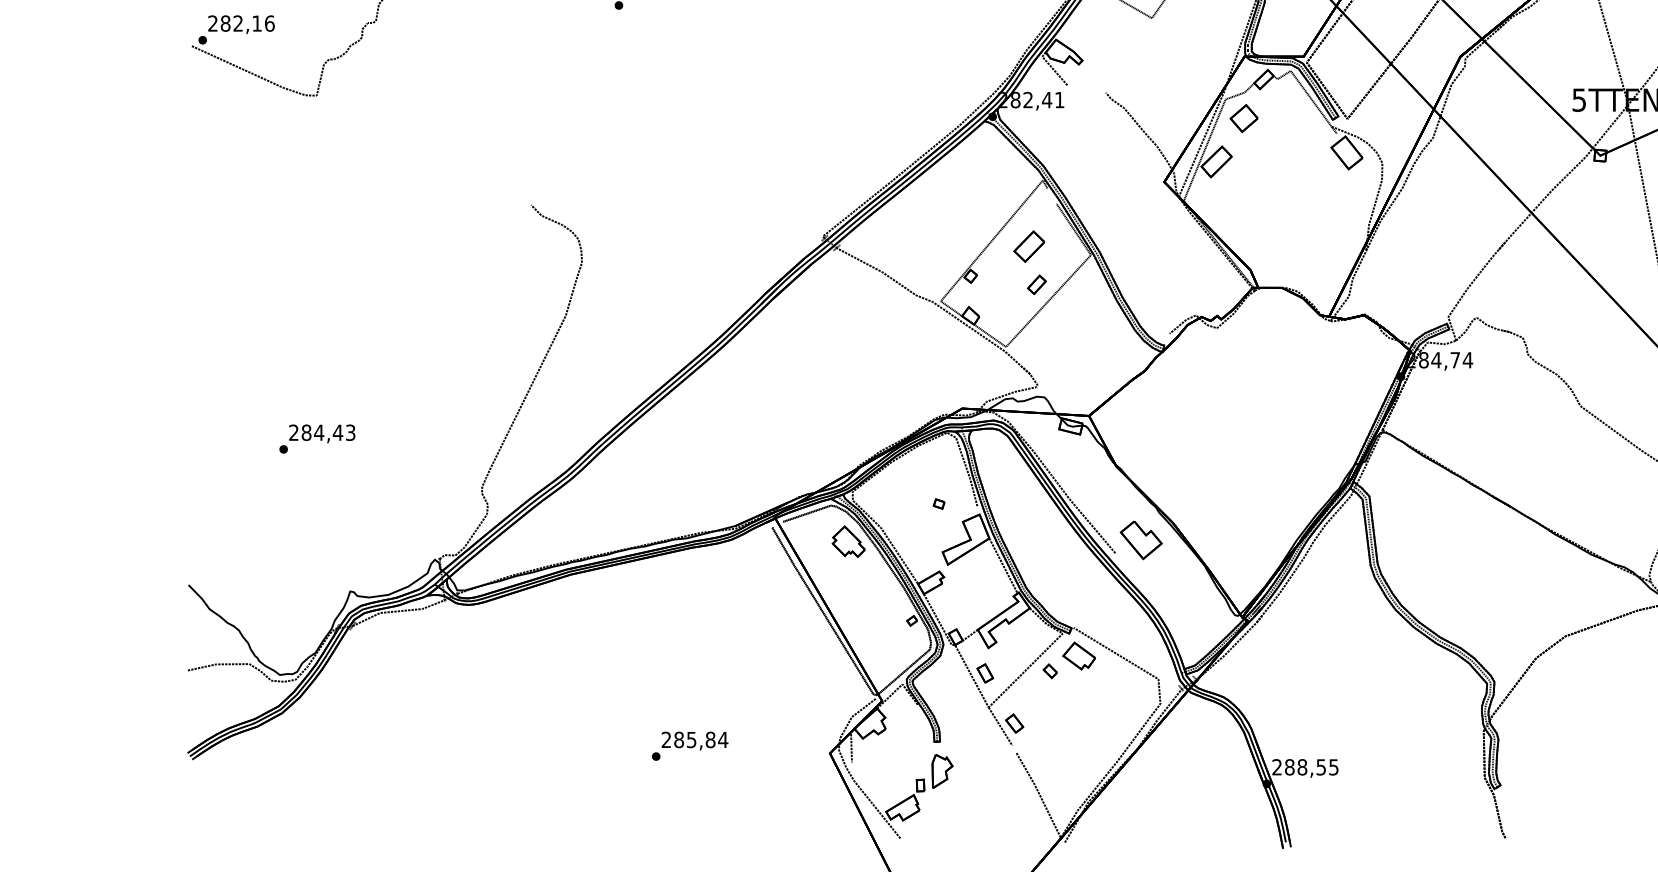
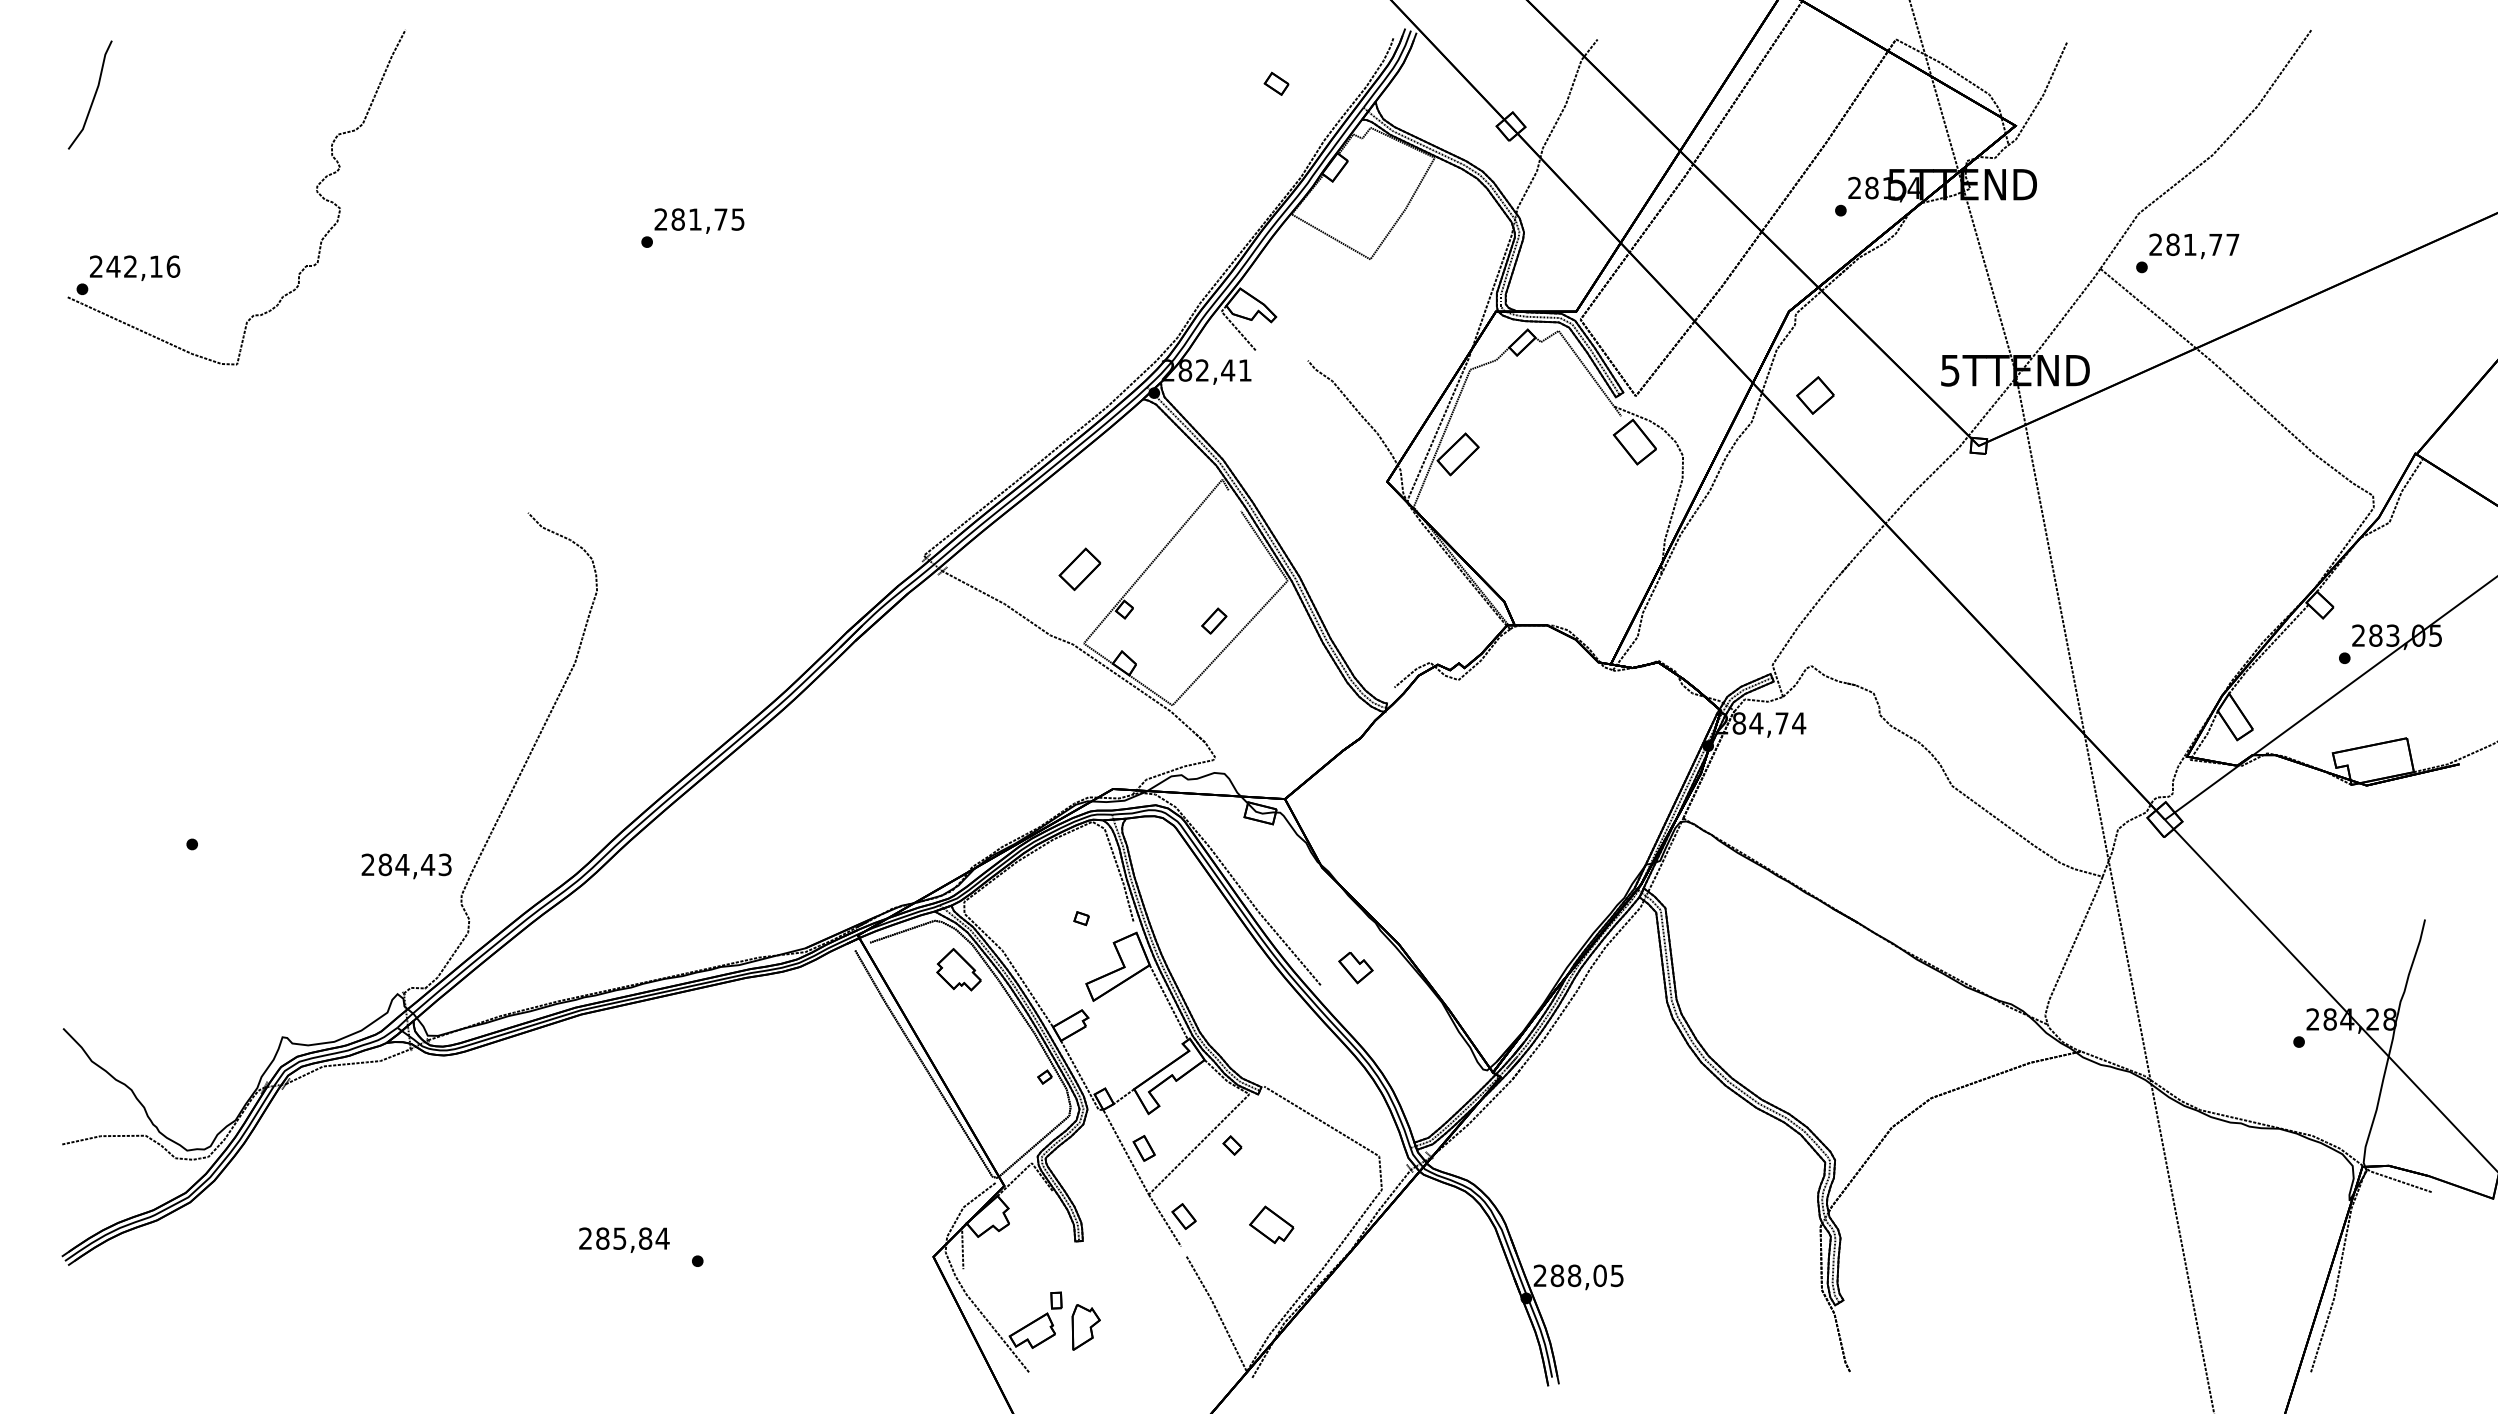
text: (225, 23) -> (113, 266), 282,16 -> 242,16
part: (1244, 118) -> (1815, 395), moved
part: (1028, 246) -> (1079, 569), moved
text: (322, 433) -> (406, 866), moved
part: (1140, 540) -> (1355, 967), size x0.6
part: (1079, 655) -> (1271, 1224), moved
text: (695, 740) -> (624, 1239), moved
text: (1320, 767) -> (1599, 1275), 288,55 -> 288,05
part: (941, 771) -> (1085, 1327), moved

